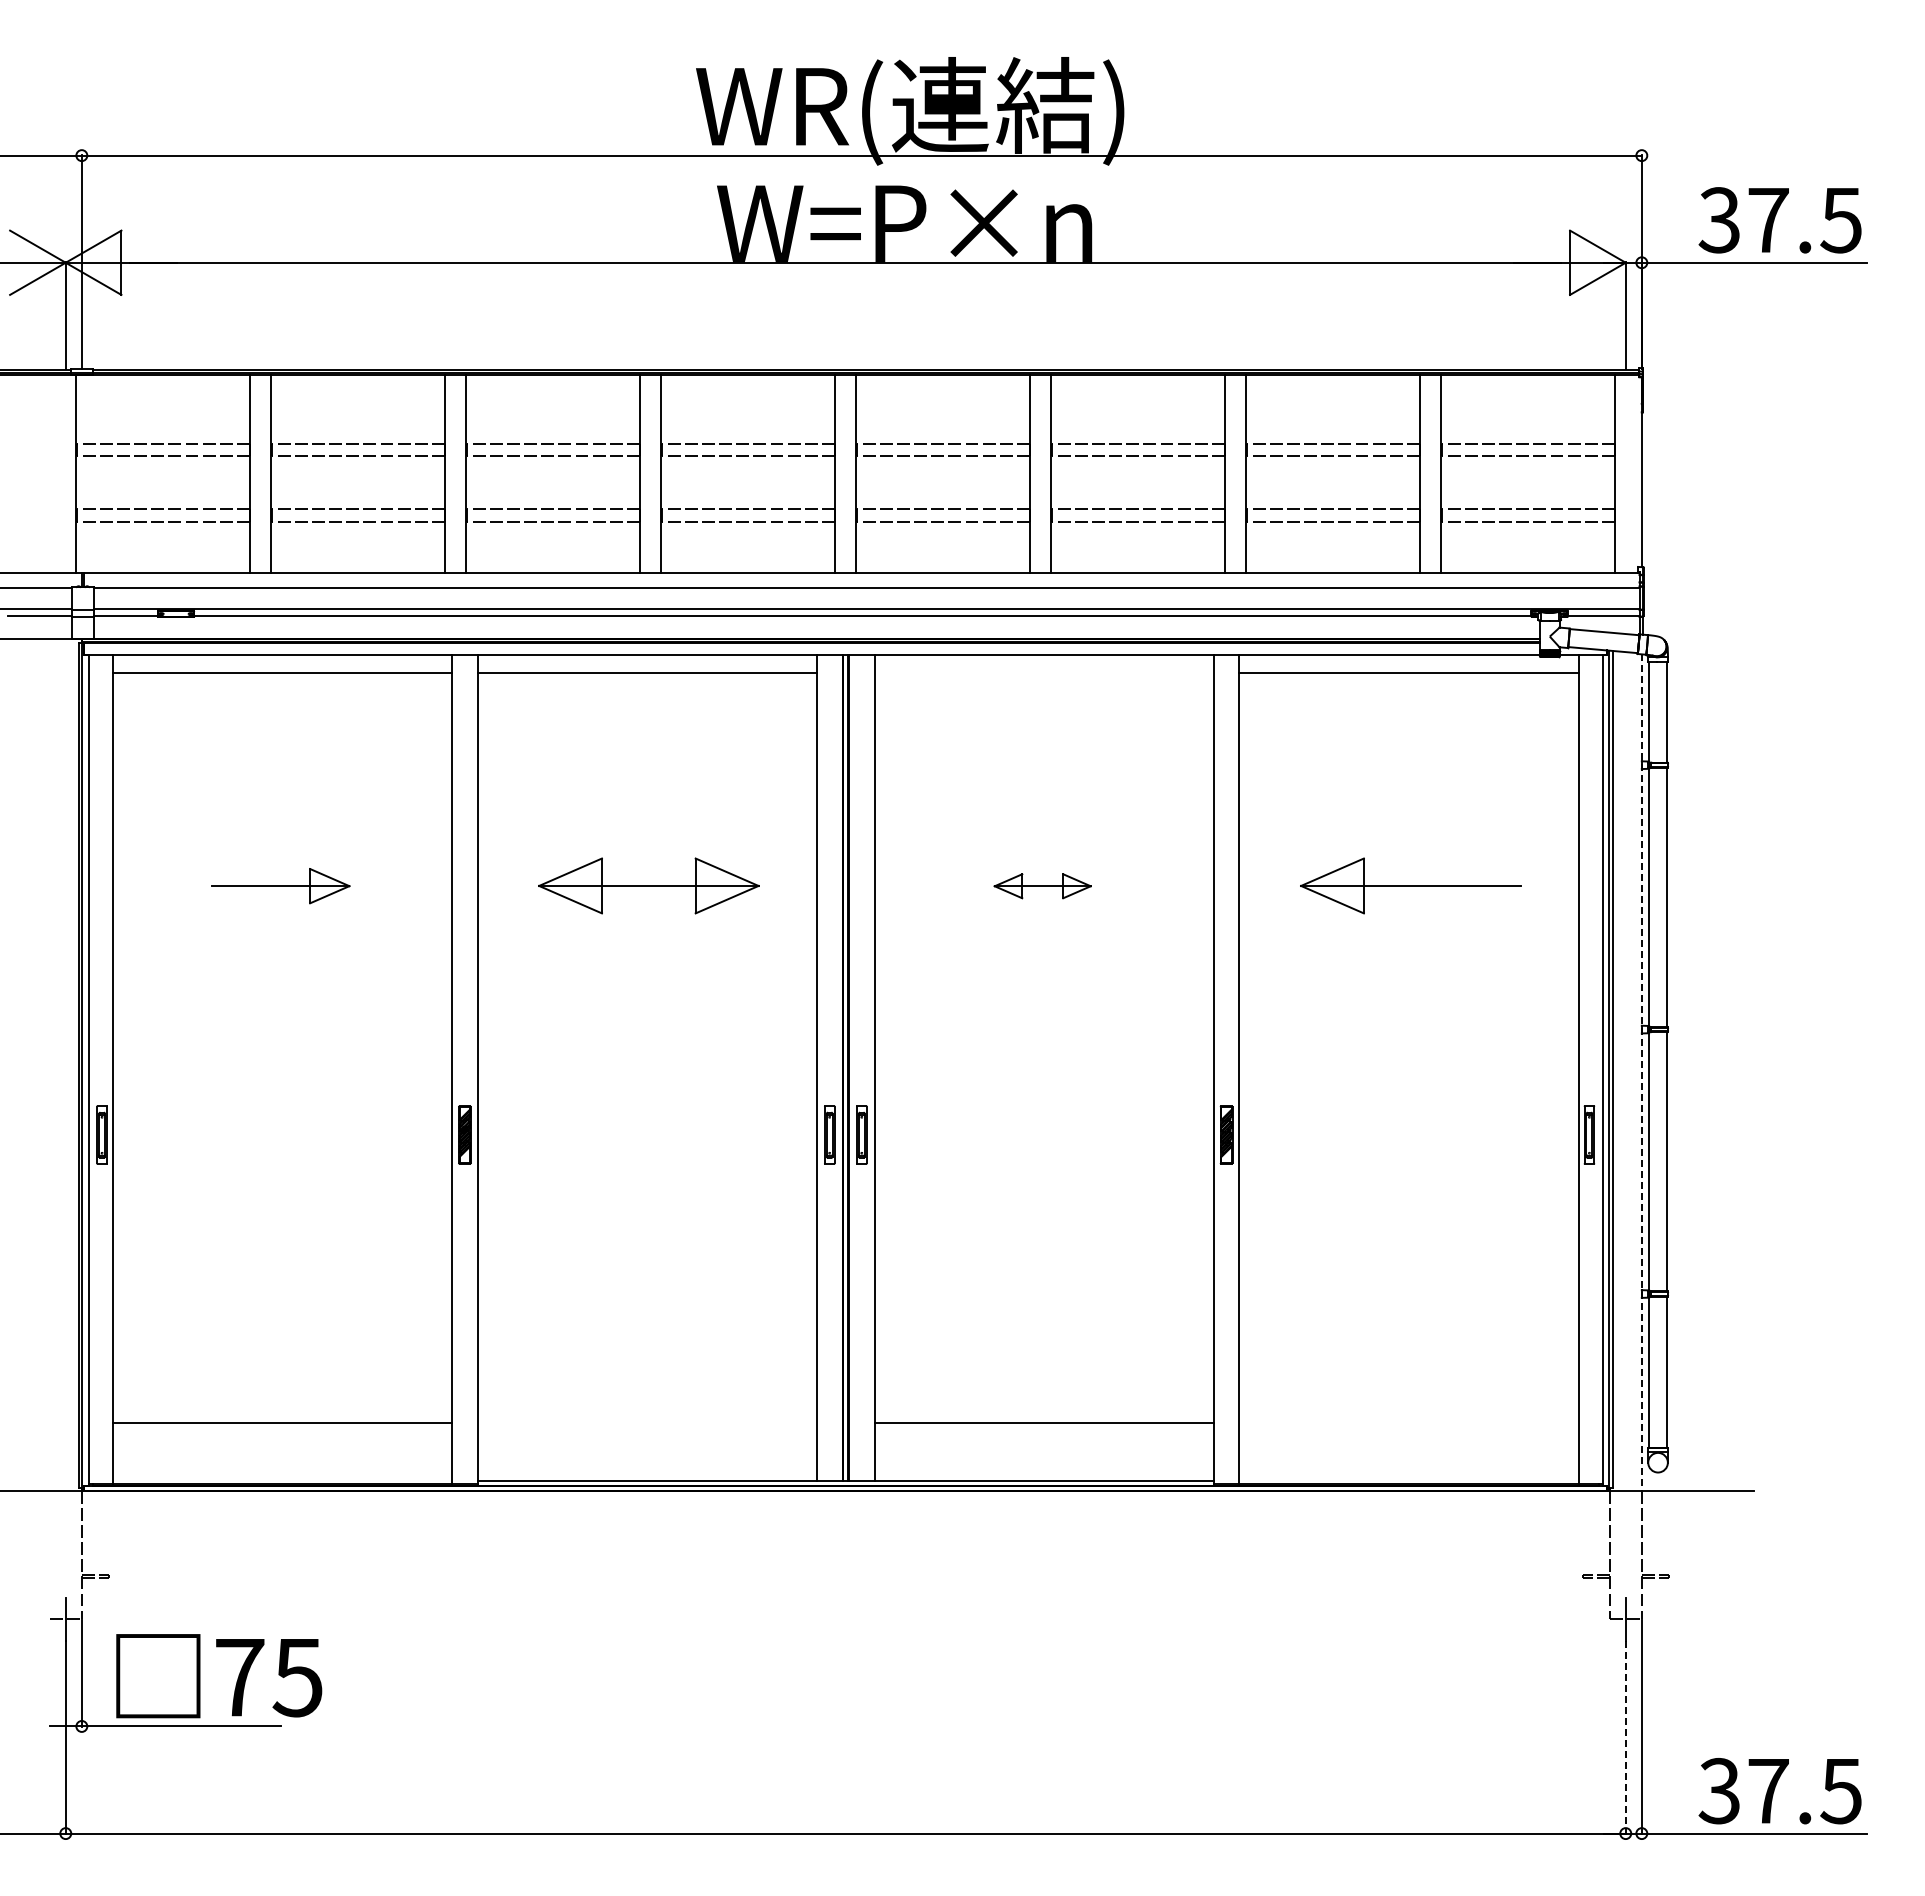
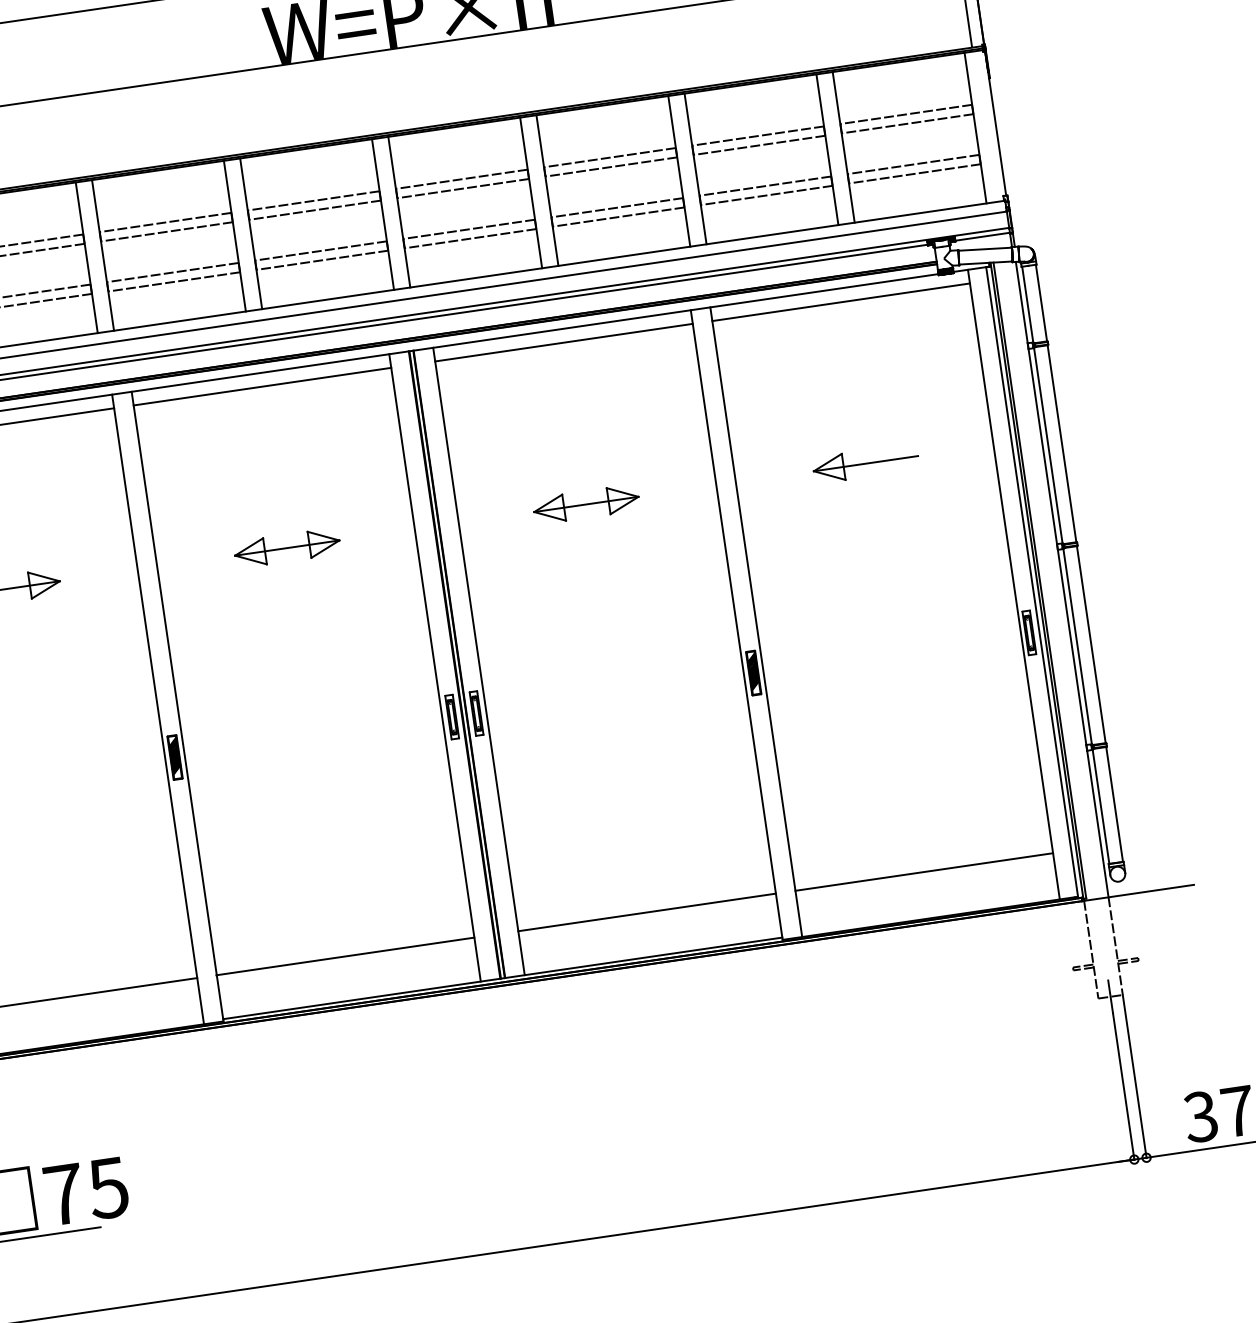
line: (1043, 673) -> (563, 342), added
part: (648, 886) -> (287, 548), size x0.62
part: (1042, 886) -> (586, 504), size x1.43
part: (1410, 886) -> (865, 463), size x0.62
line: (1641, 1073) -> (1062, 580), dashed -> solid
line: (646, 1423) -> (345, 956), added
line: (1408, 1423) -> (923, 872), added
line: (1625, 1738) -> (1123, 1087), dashed -> solid

